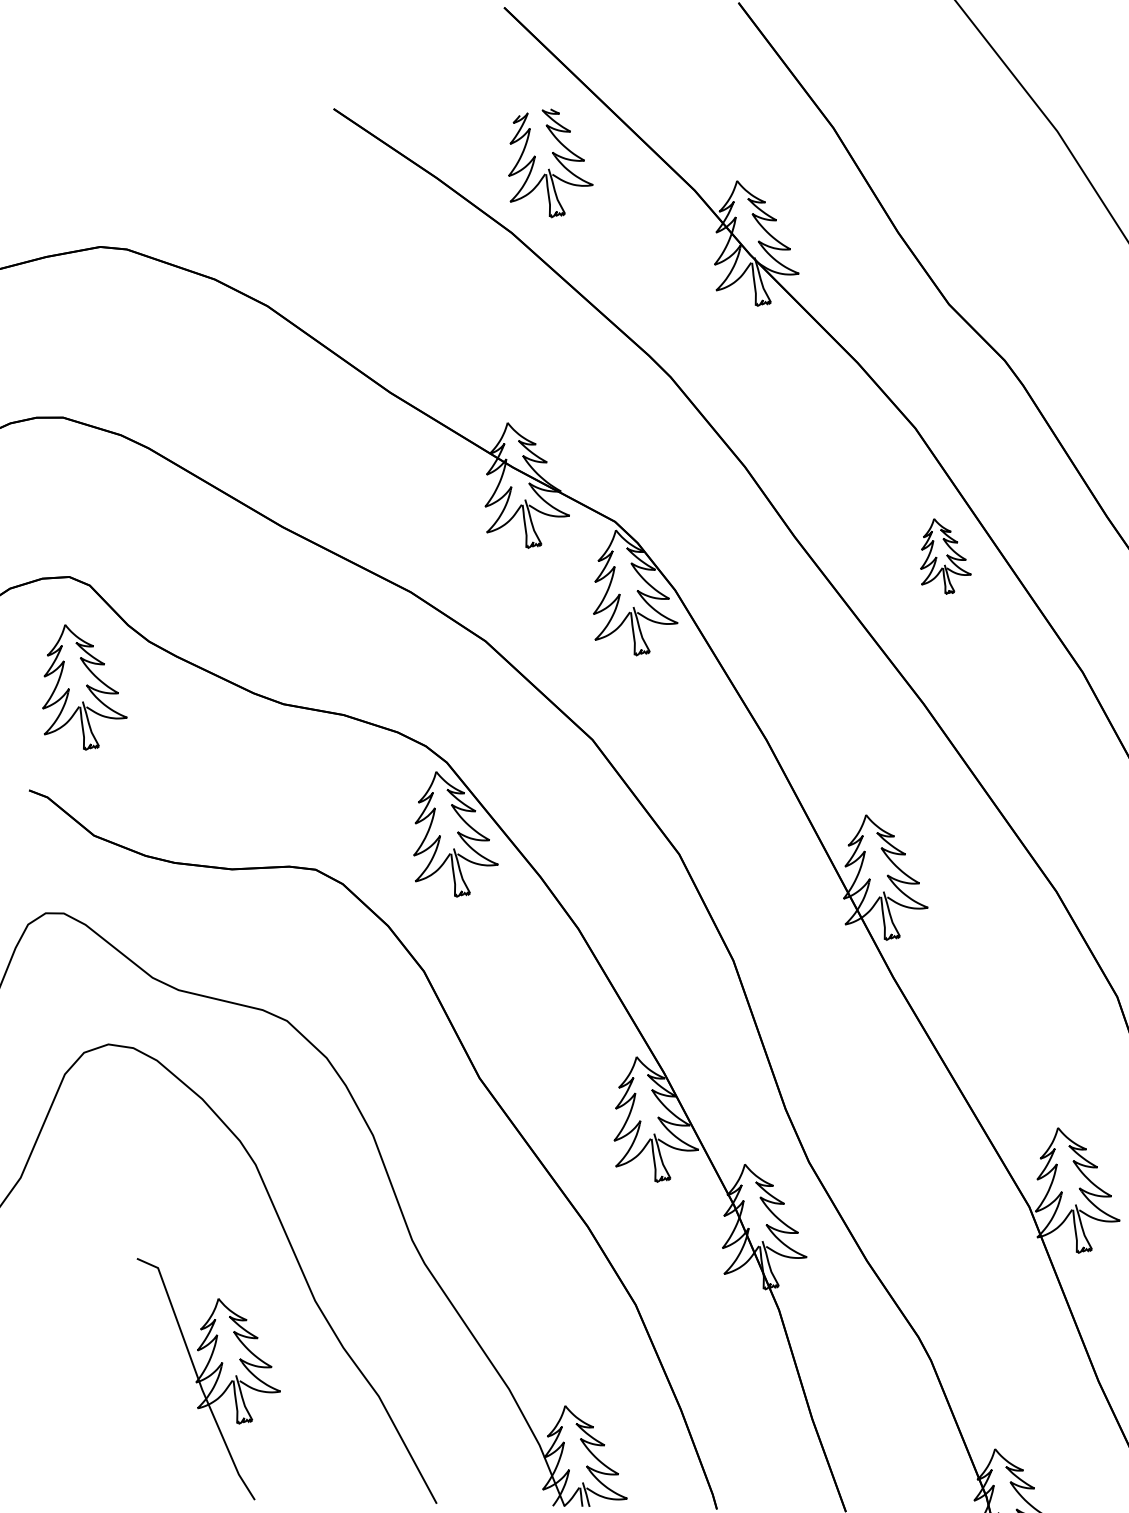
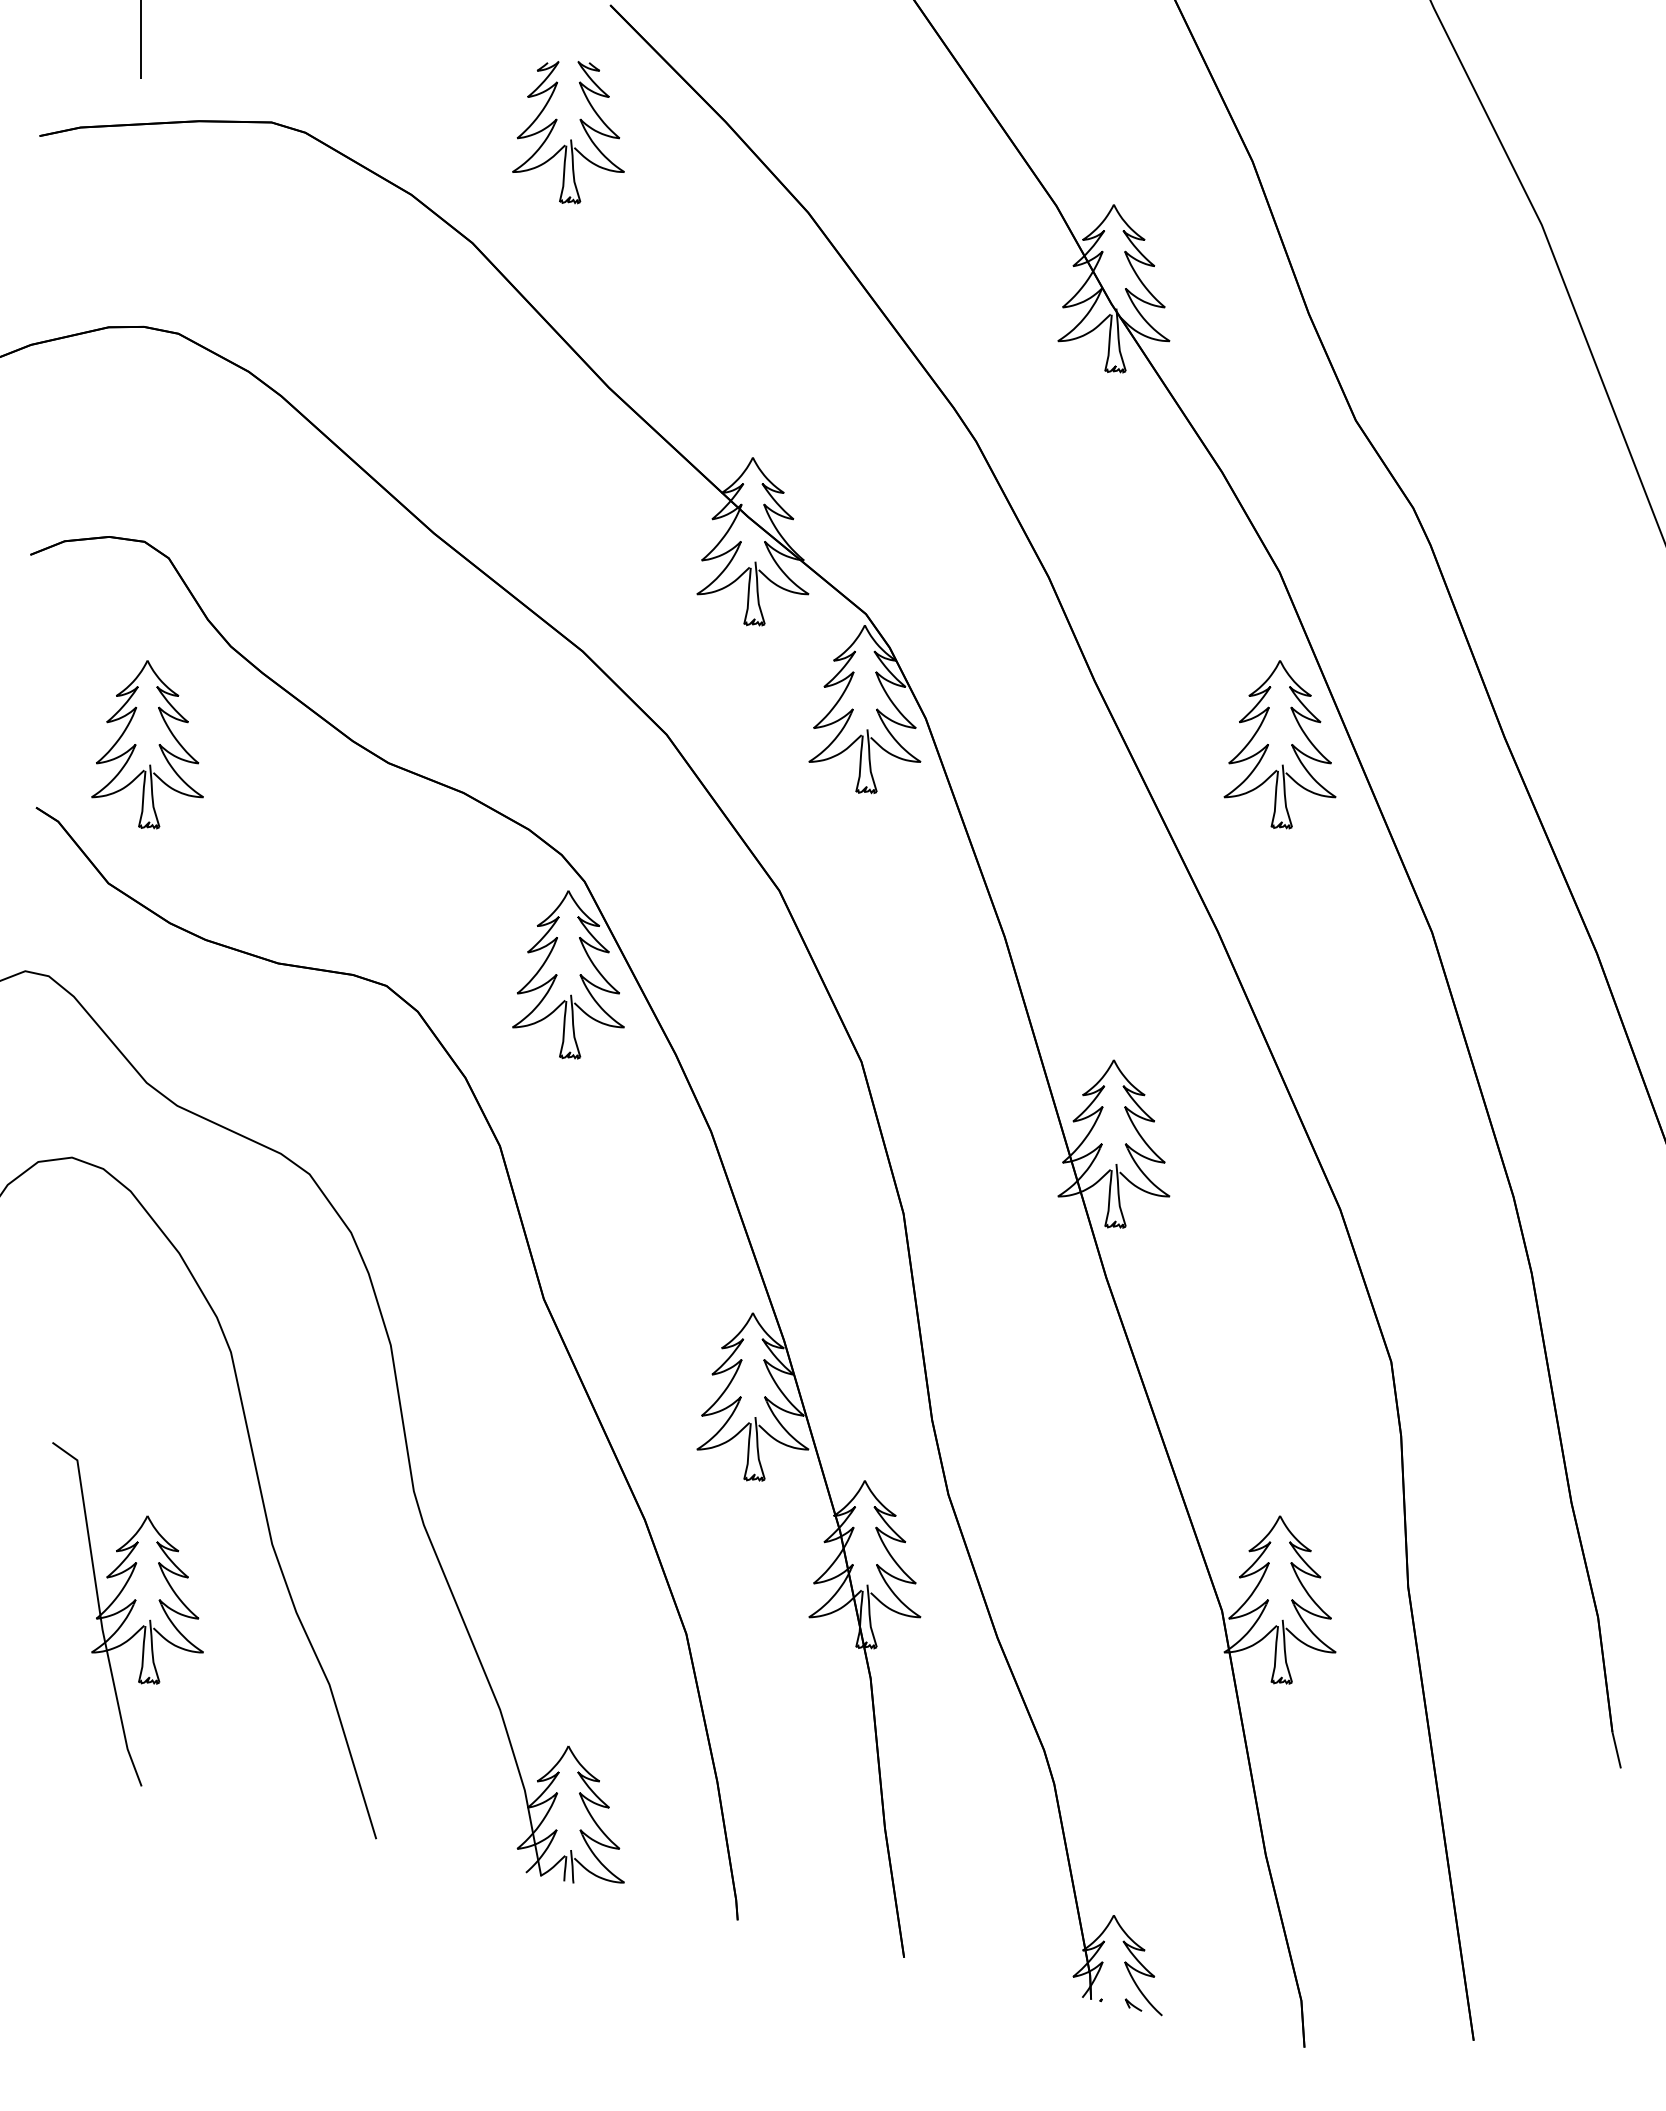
part: (548, 168) -> (570, 139), moved
part: (941, 556) -> (1279, 744), size x1.67
part: (69, 688) -> (136, 744), moved

